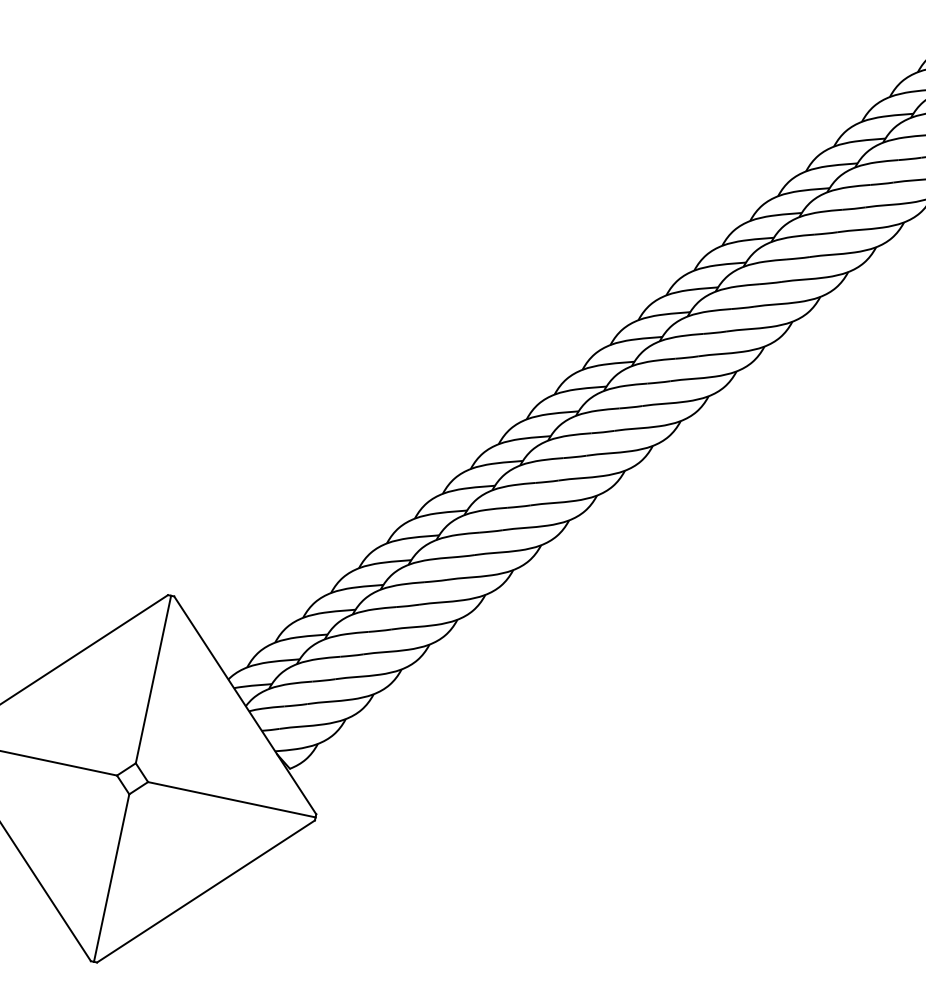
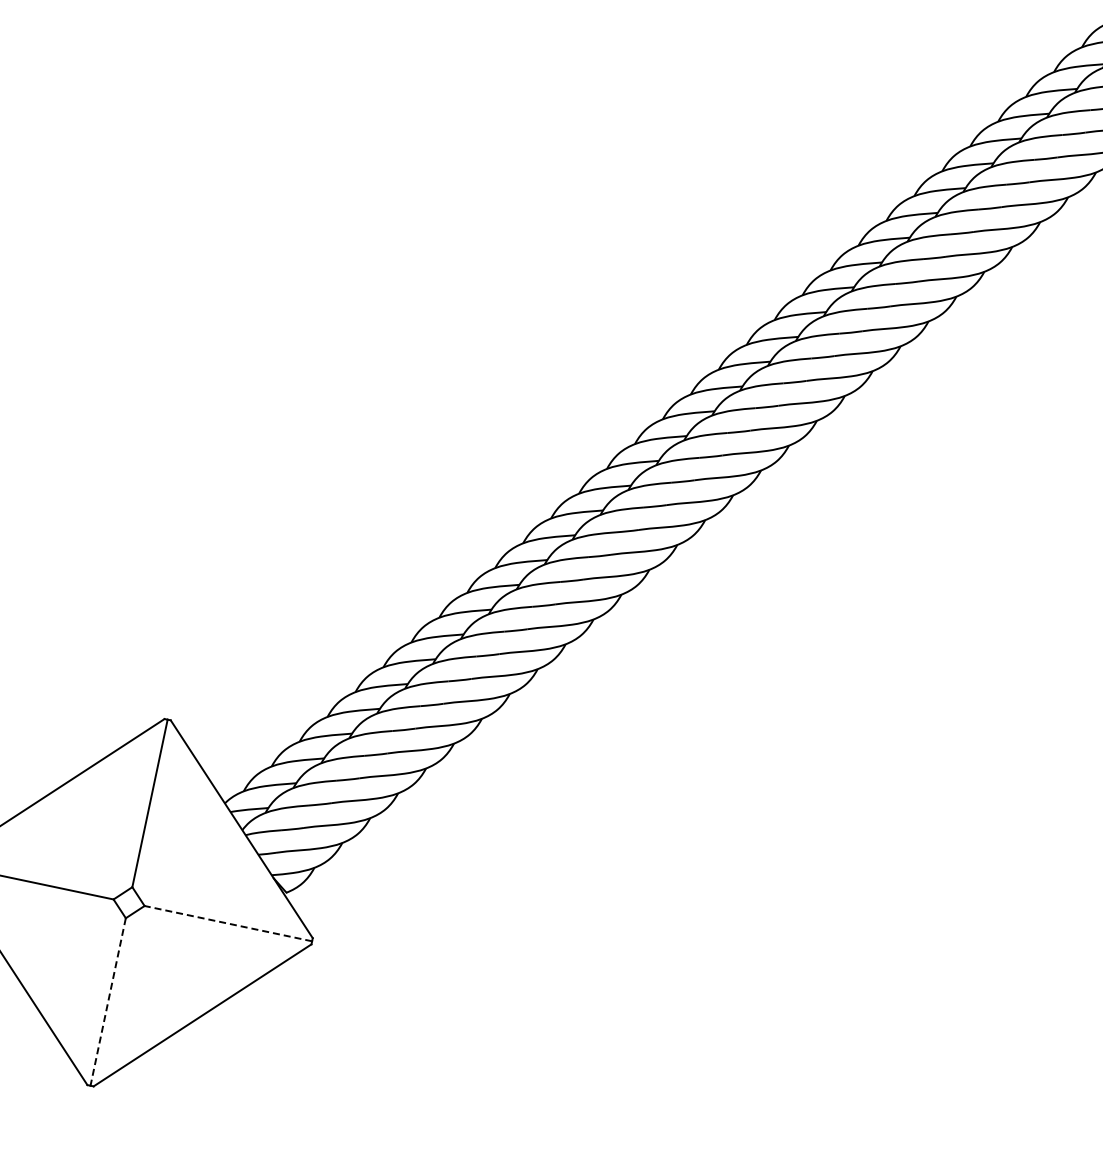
line: (231, 799) -> (228, 923), solid -> dashed
line: (111, 877) -> (108, 1001), solid -> dashed

